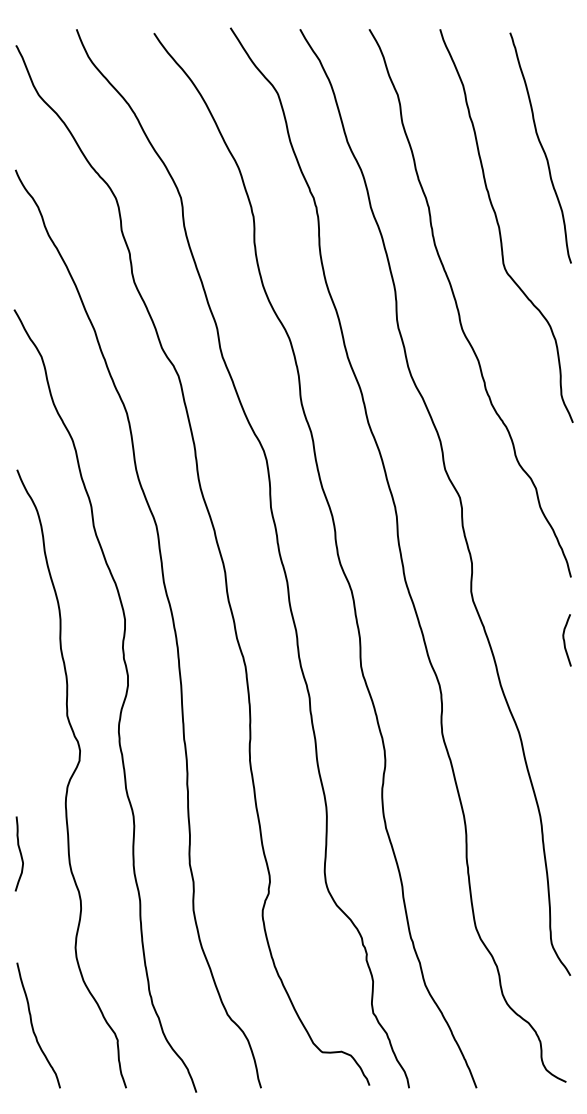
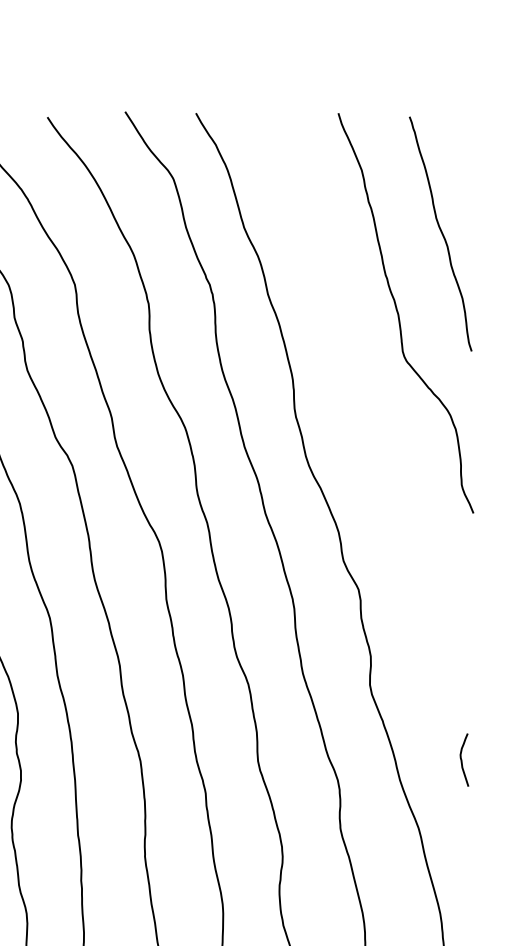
curve: (458, 307) -> (357, 396), removed
curve: (565, 641) -> (462, 761), moved

